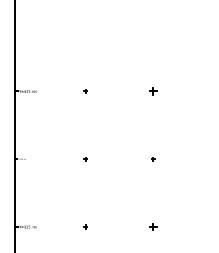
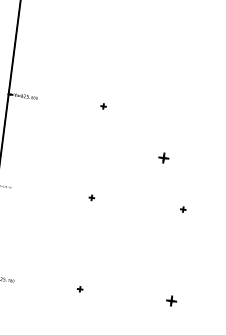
part: (153, 91) -> (164, 158), moved

